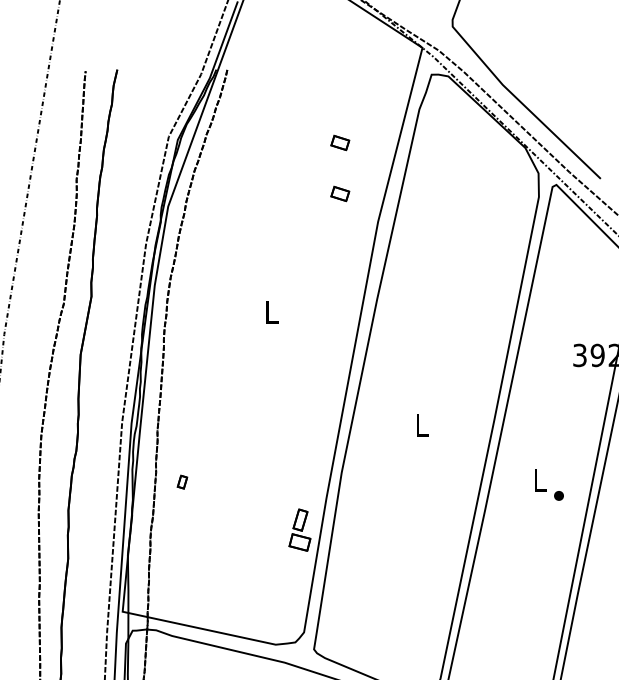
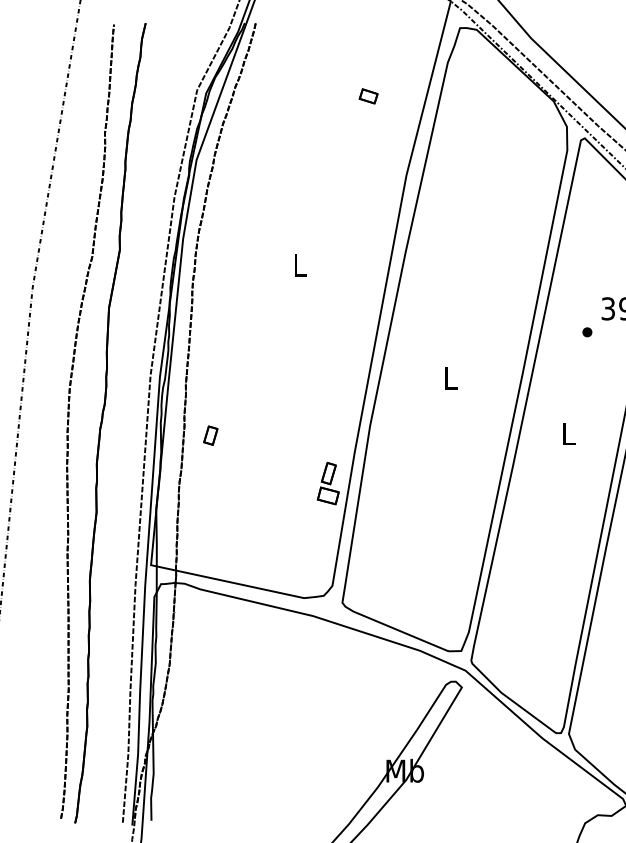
part: (340, 194) -> (368, 147), removed
part: (182, 482) -> (210, 435), size x1.43
part: (559, 496) -> (587, 332), moved

